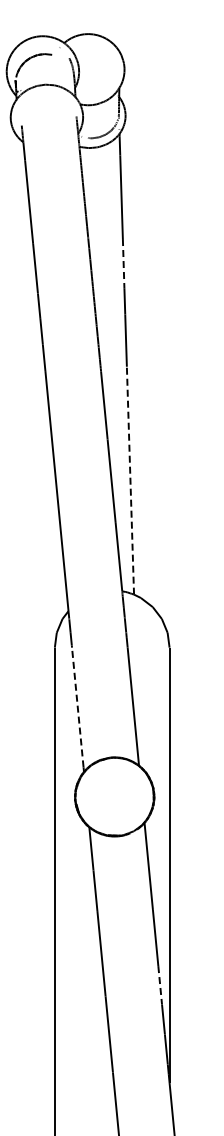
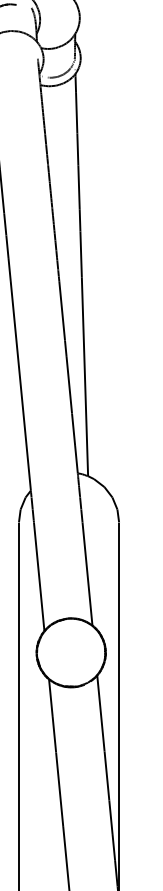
line: (123, 263) -> (78, 187), dashed -> solid
line: (130, 480) -> (85, 376), dashed -> solid
line: (77, 707) -> (38, 574), dashed -> solid
line: (160, 985) -> (111, 817), dashed -> solid

